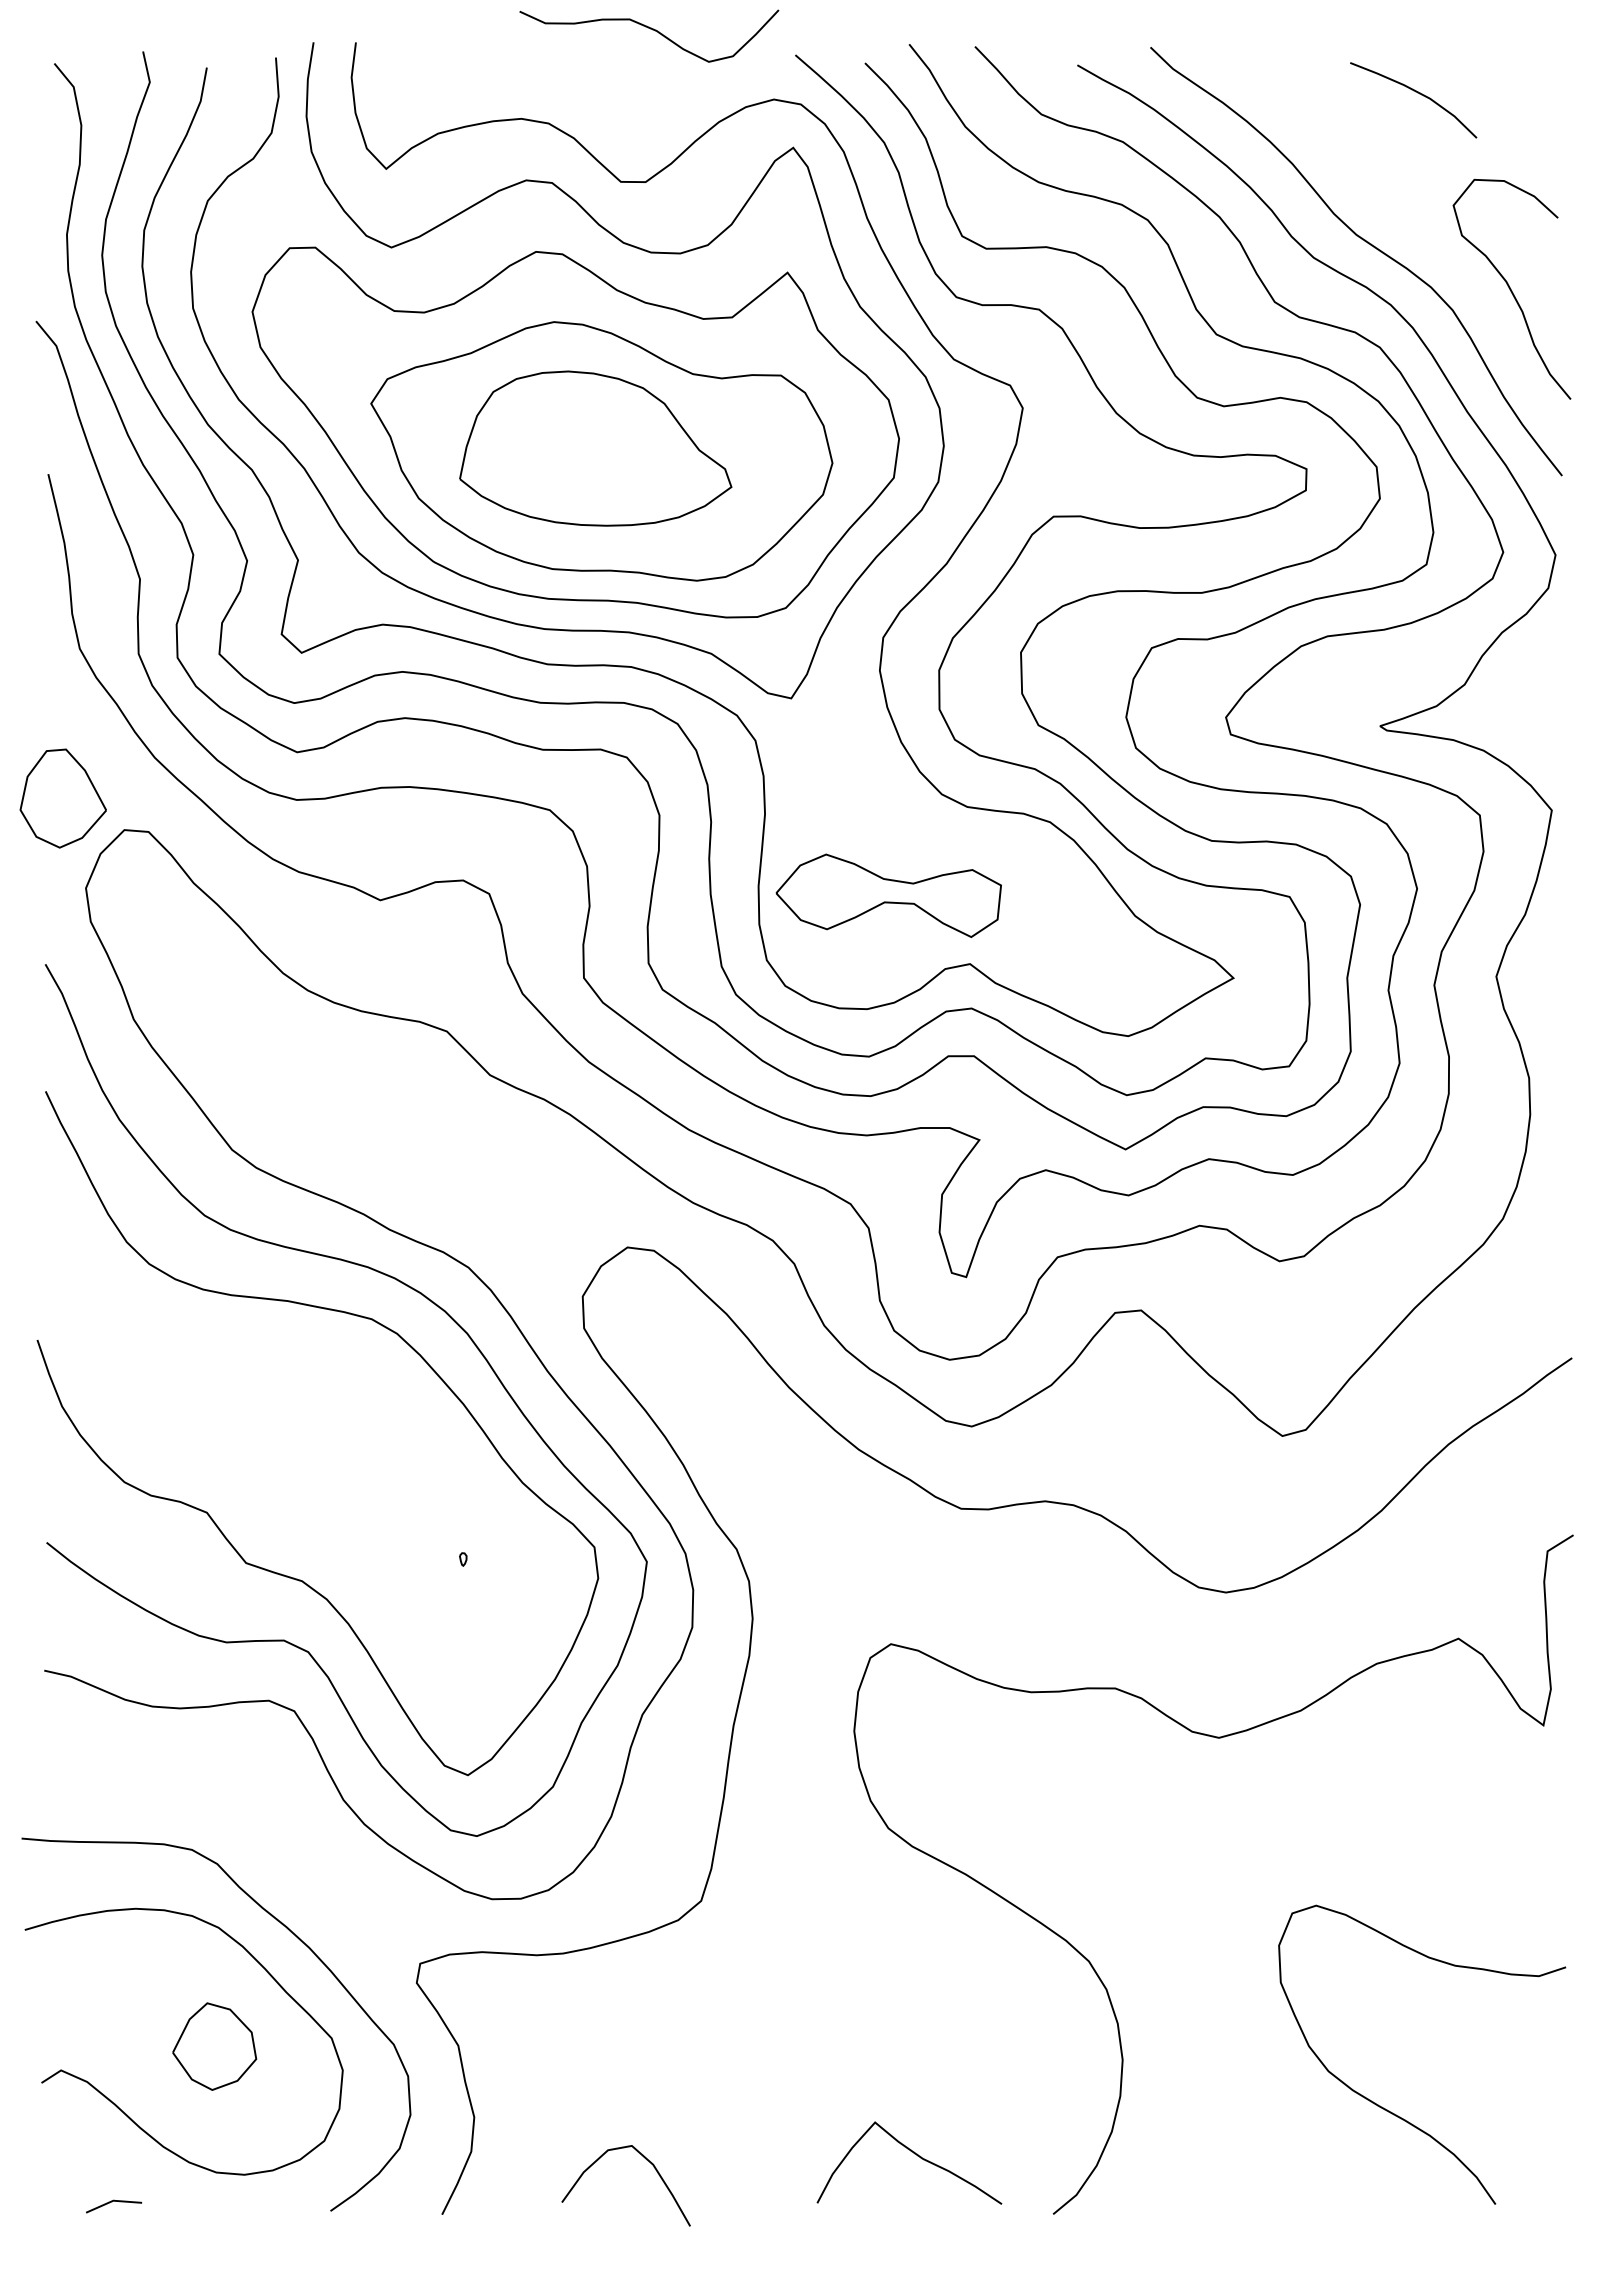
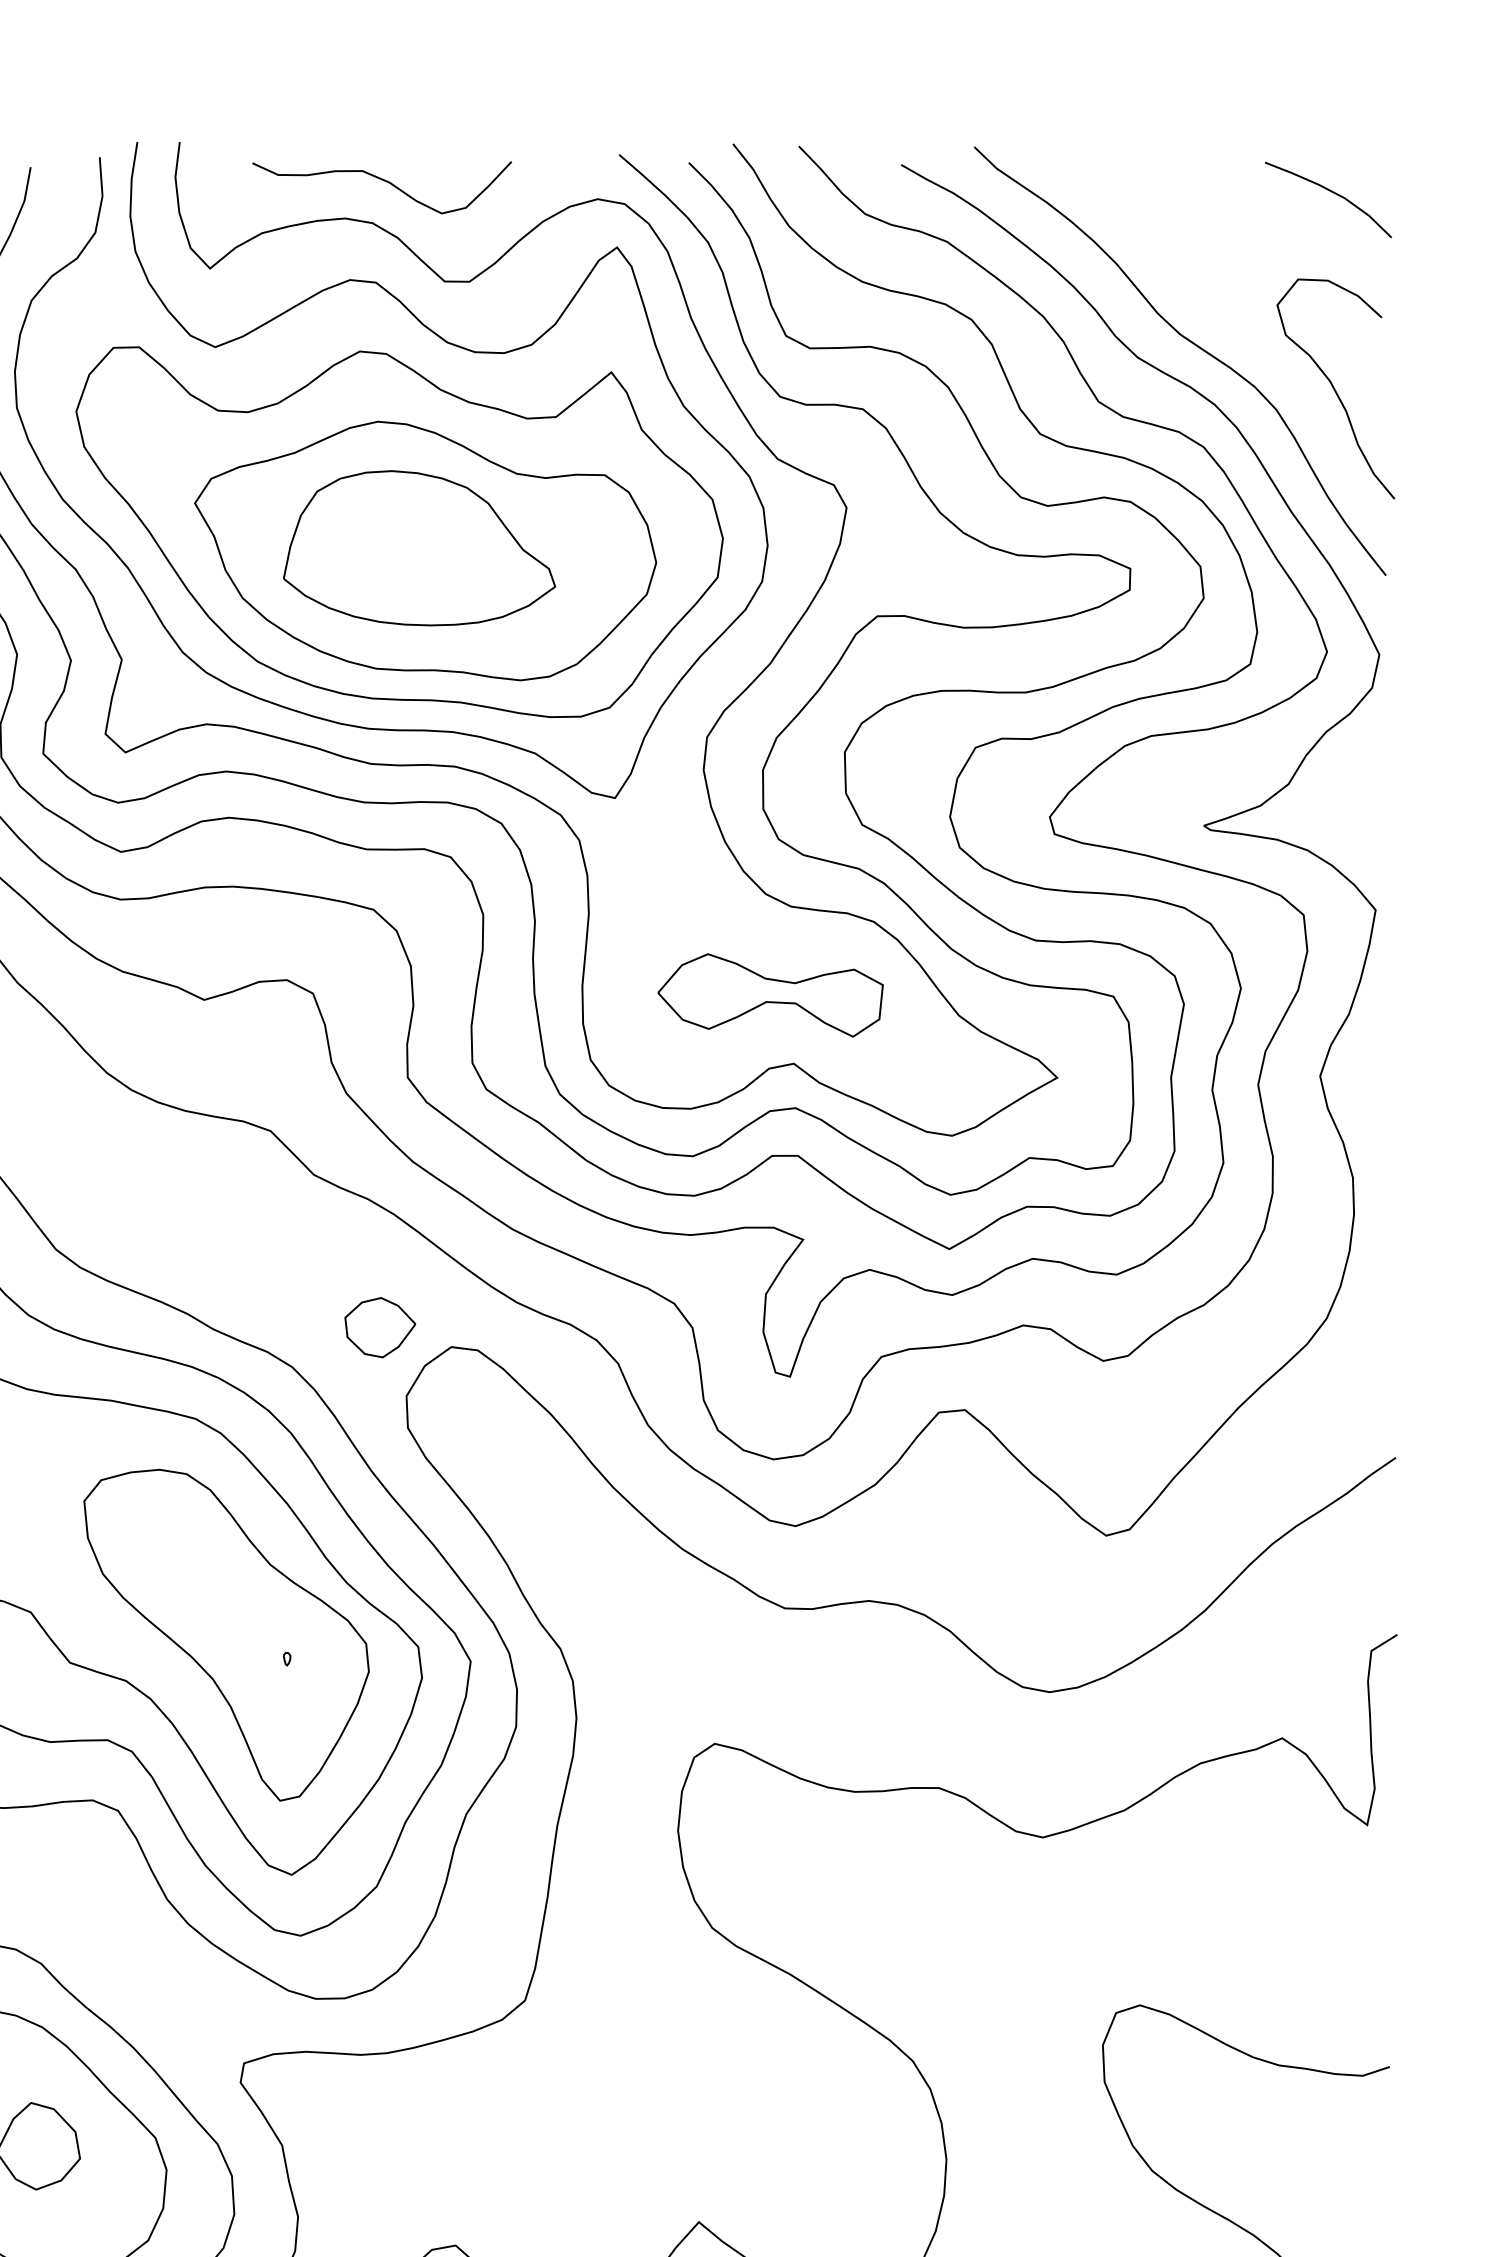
curve: (652, 30) -> (385, 182), moved
curve: (1417, 93) -> (1332, 193), moved
part: (888, 895) -> (770, 995), moved
part: (556, 1227) -> (380, 1327), added
part: (402, 1535) -> (226, 1635), added

